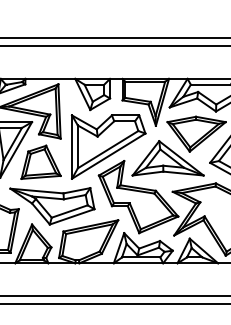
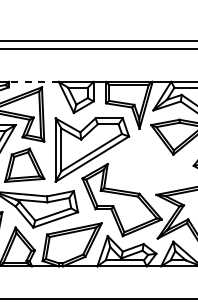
line: (50, 78) -> (34, 81), solid -> dashed
part: (167, 158) -> (151, 161), removed

